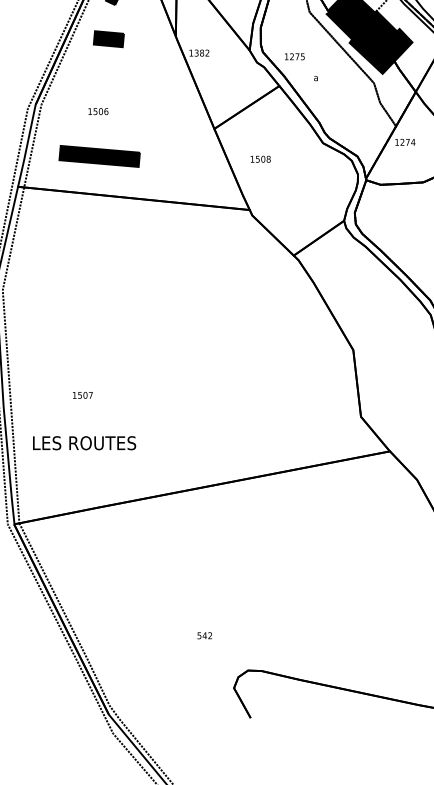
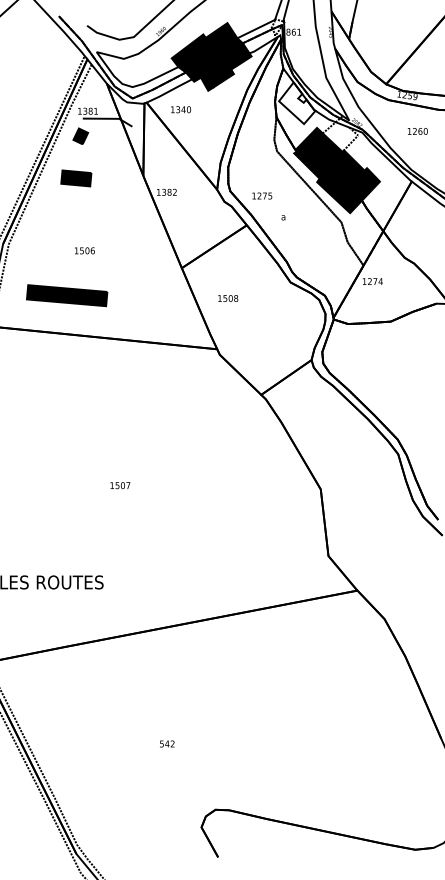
text: (98, 111) -> (84, 250), moved
text: (83, 395) -> (120, 485), moved
text: (205, 635) -> (167, 743), moved

